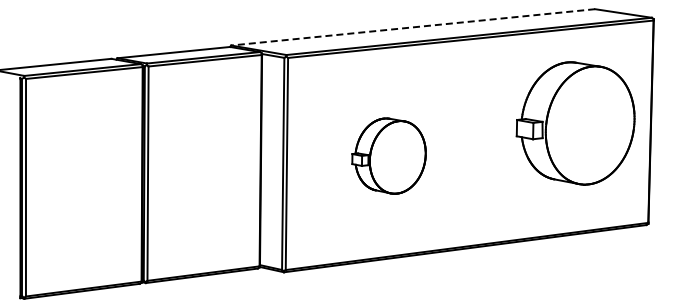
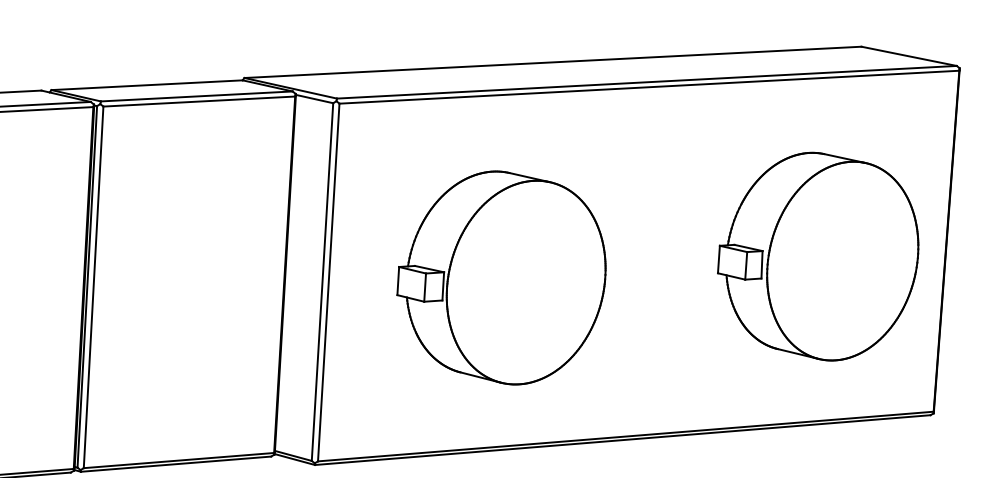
line: (413, 27) -> (553, 62), dashed -> solid
part: (575, 123) -> (818, 256), moved
part: (388, 155) -> (500, 276), size x1.67

